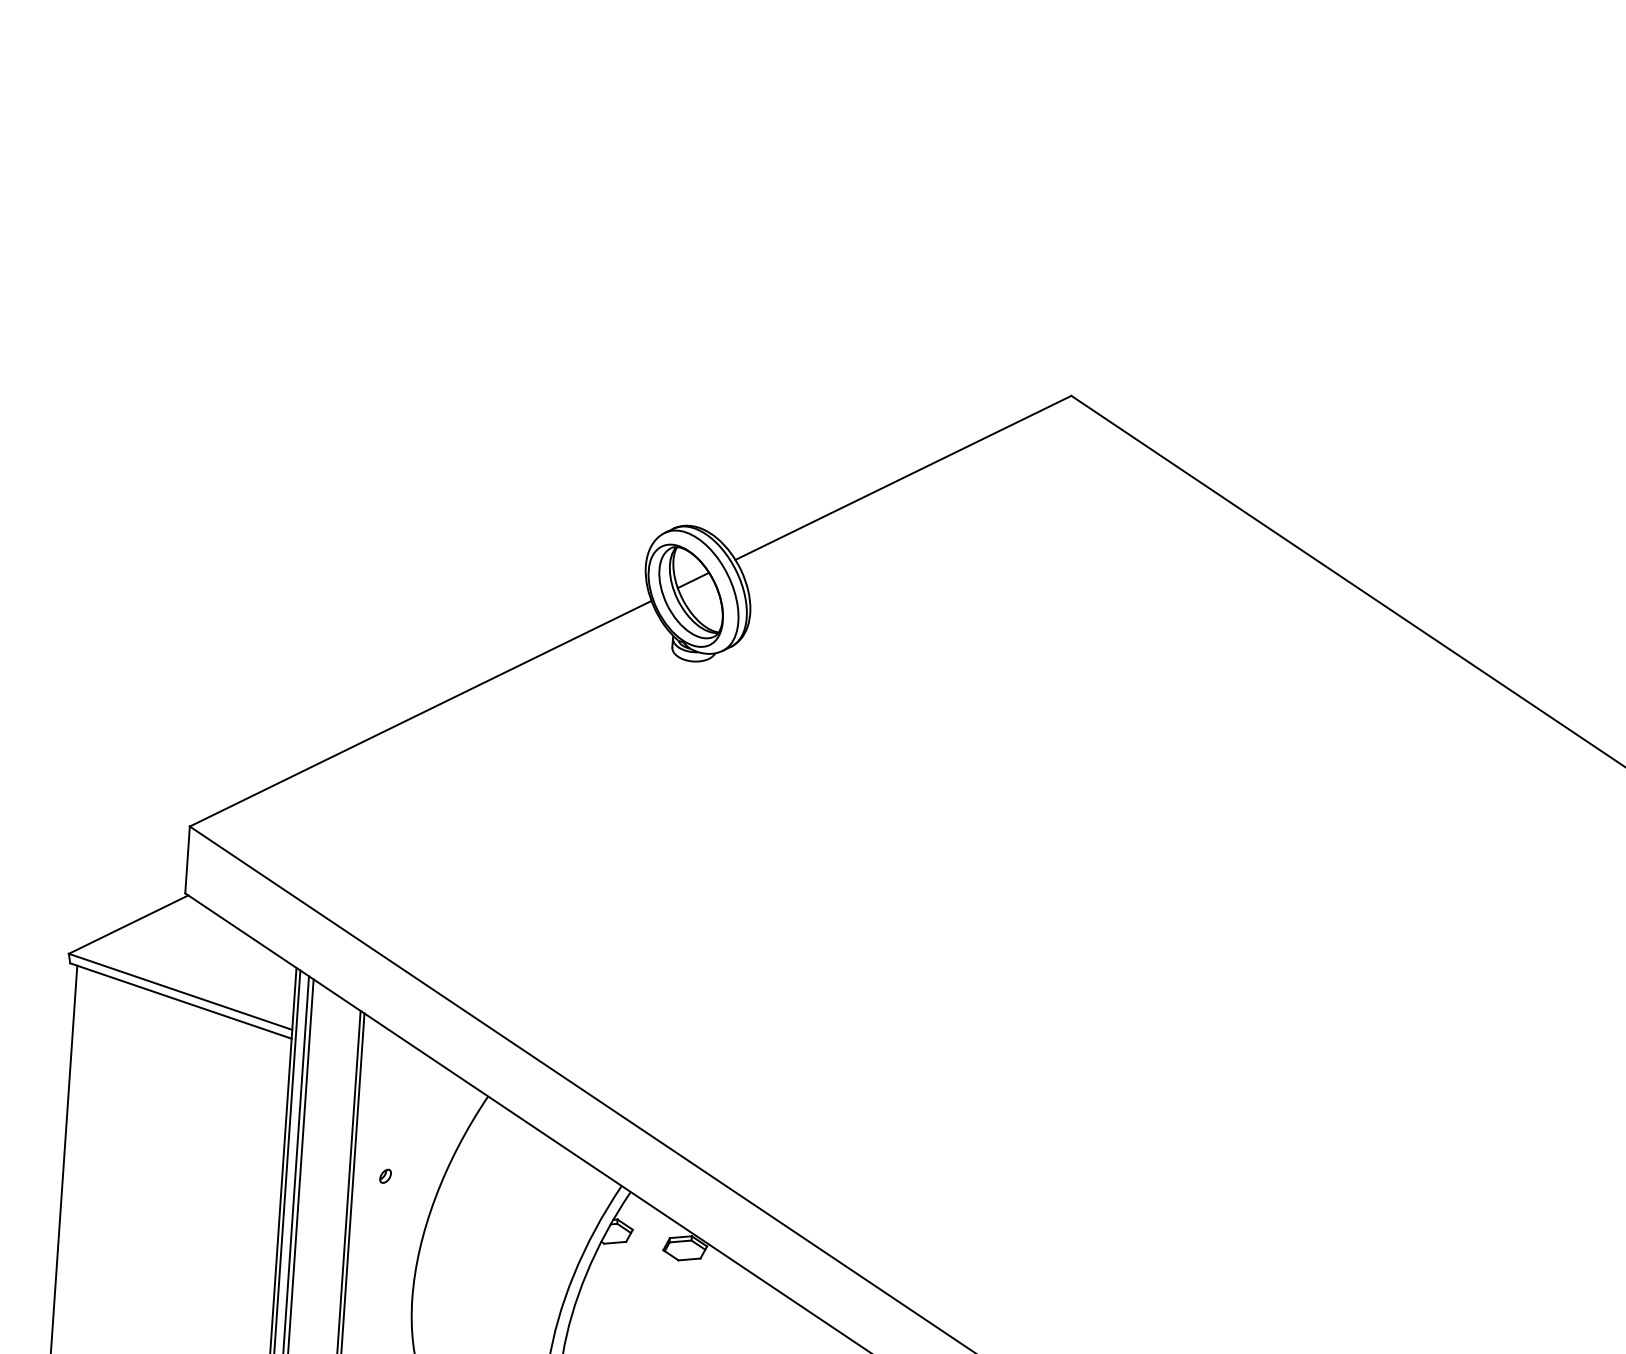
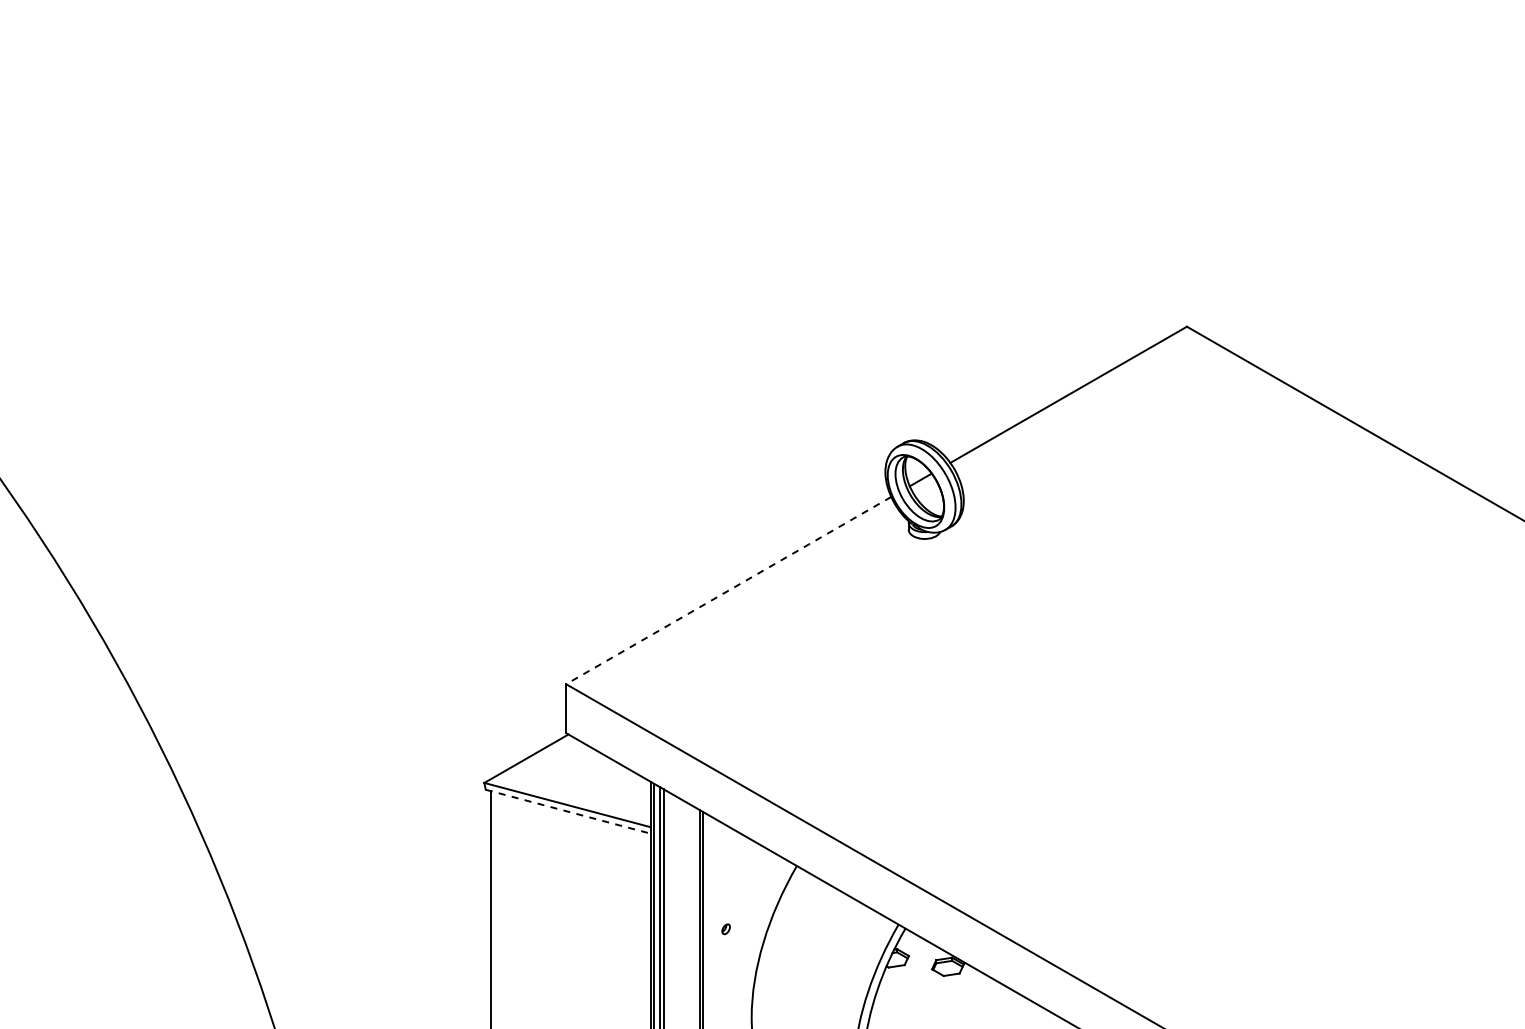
line: (420, 713) -> (728, 590), solid -> dashed
line: (181, 1000) -> (568, 811), solid -> dashed

